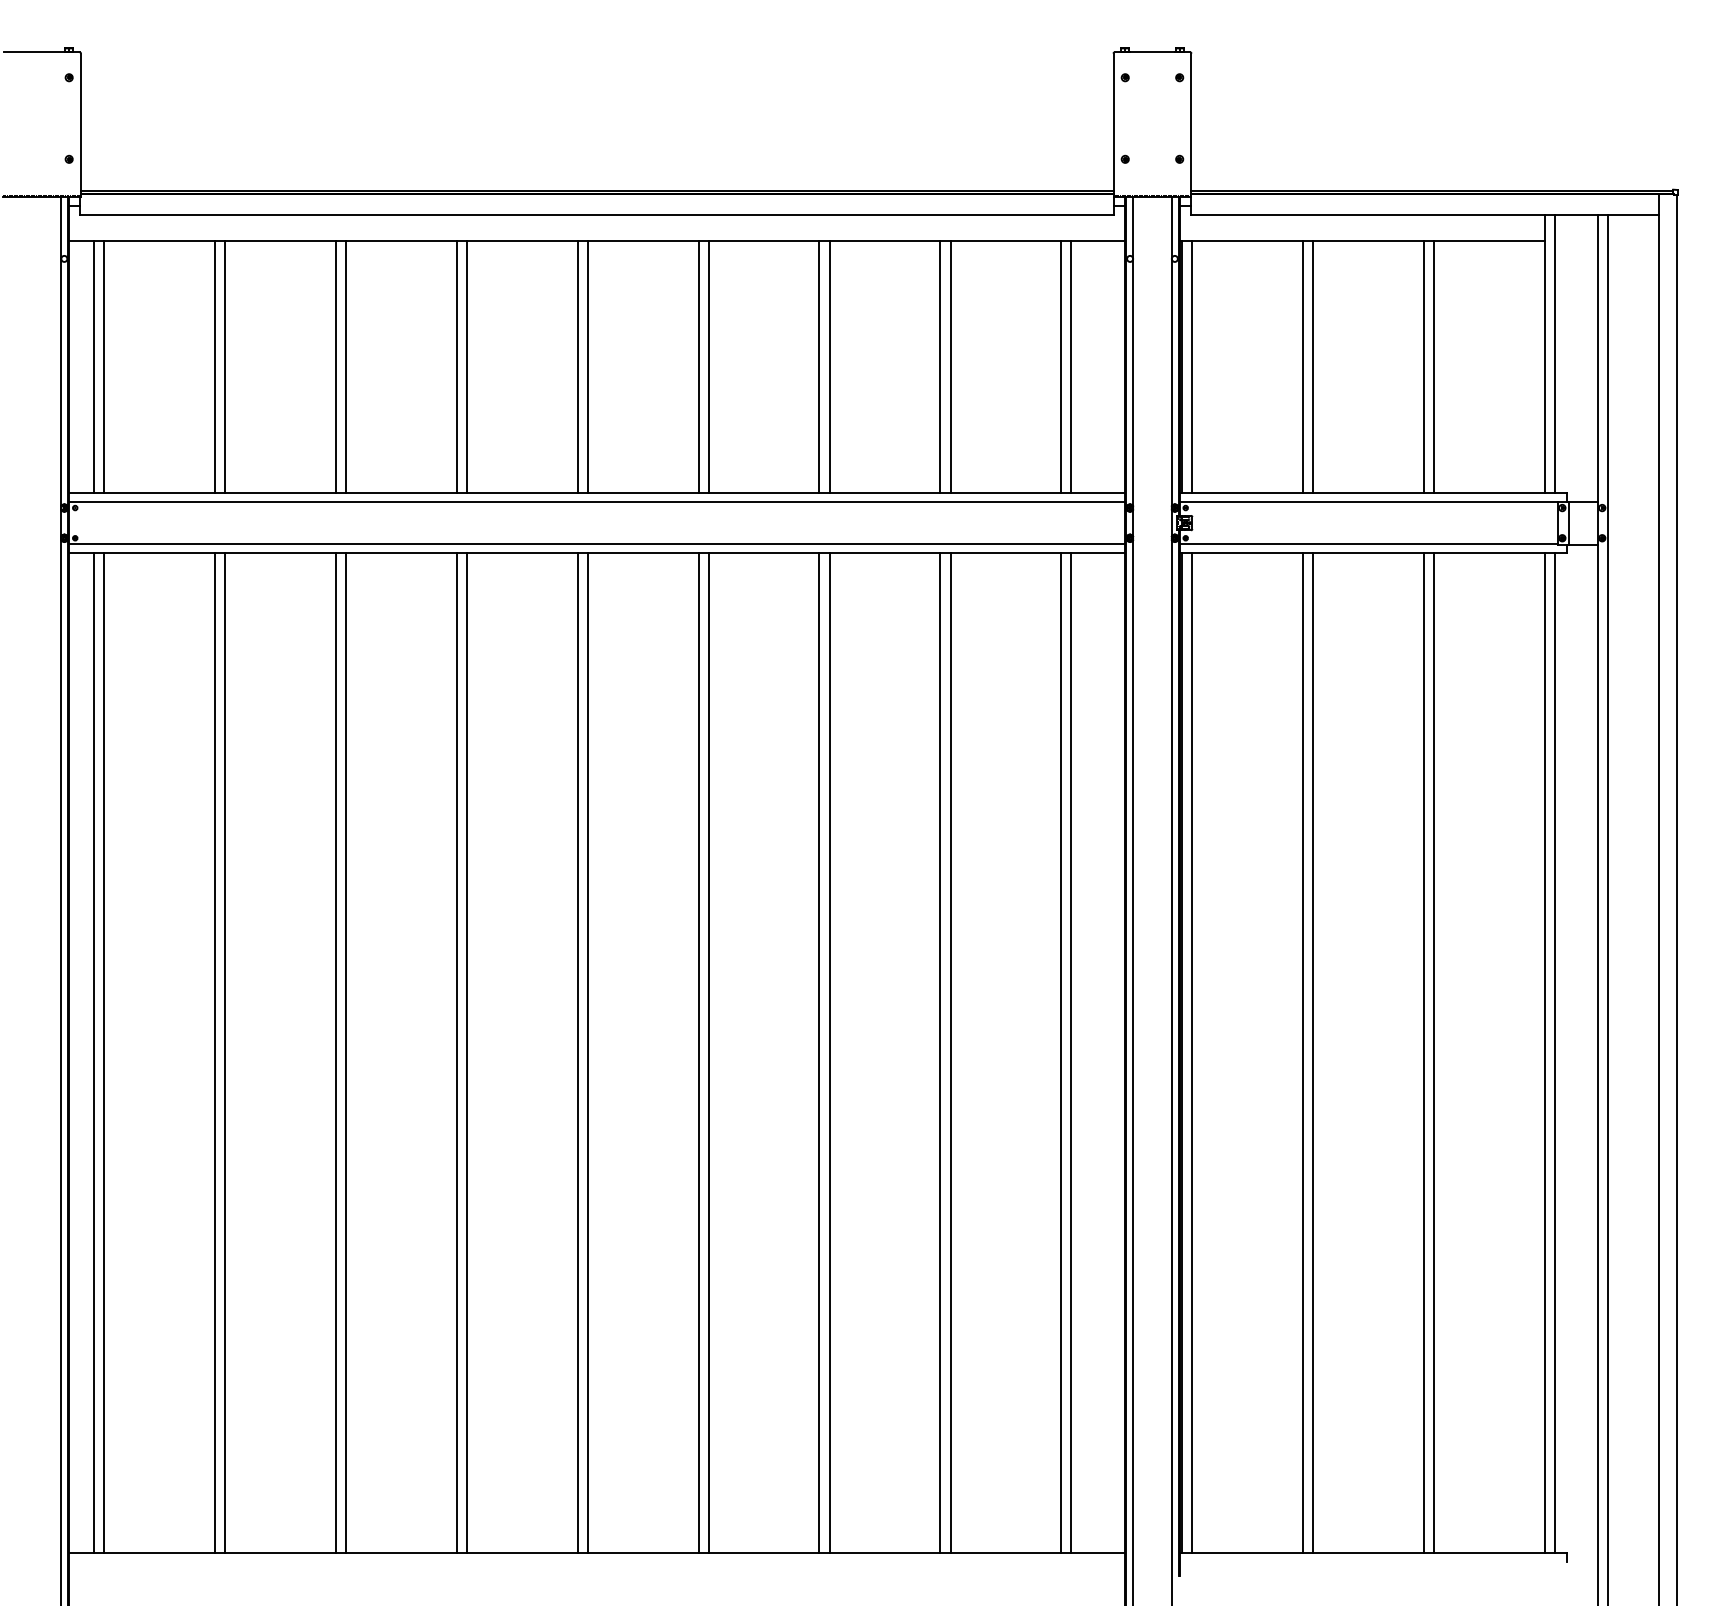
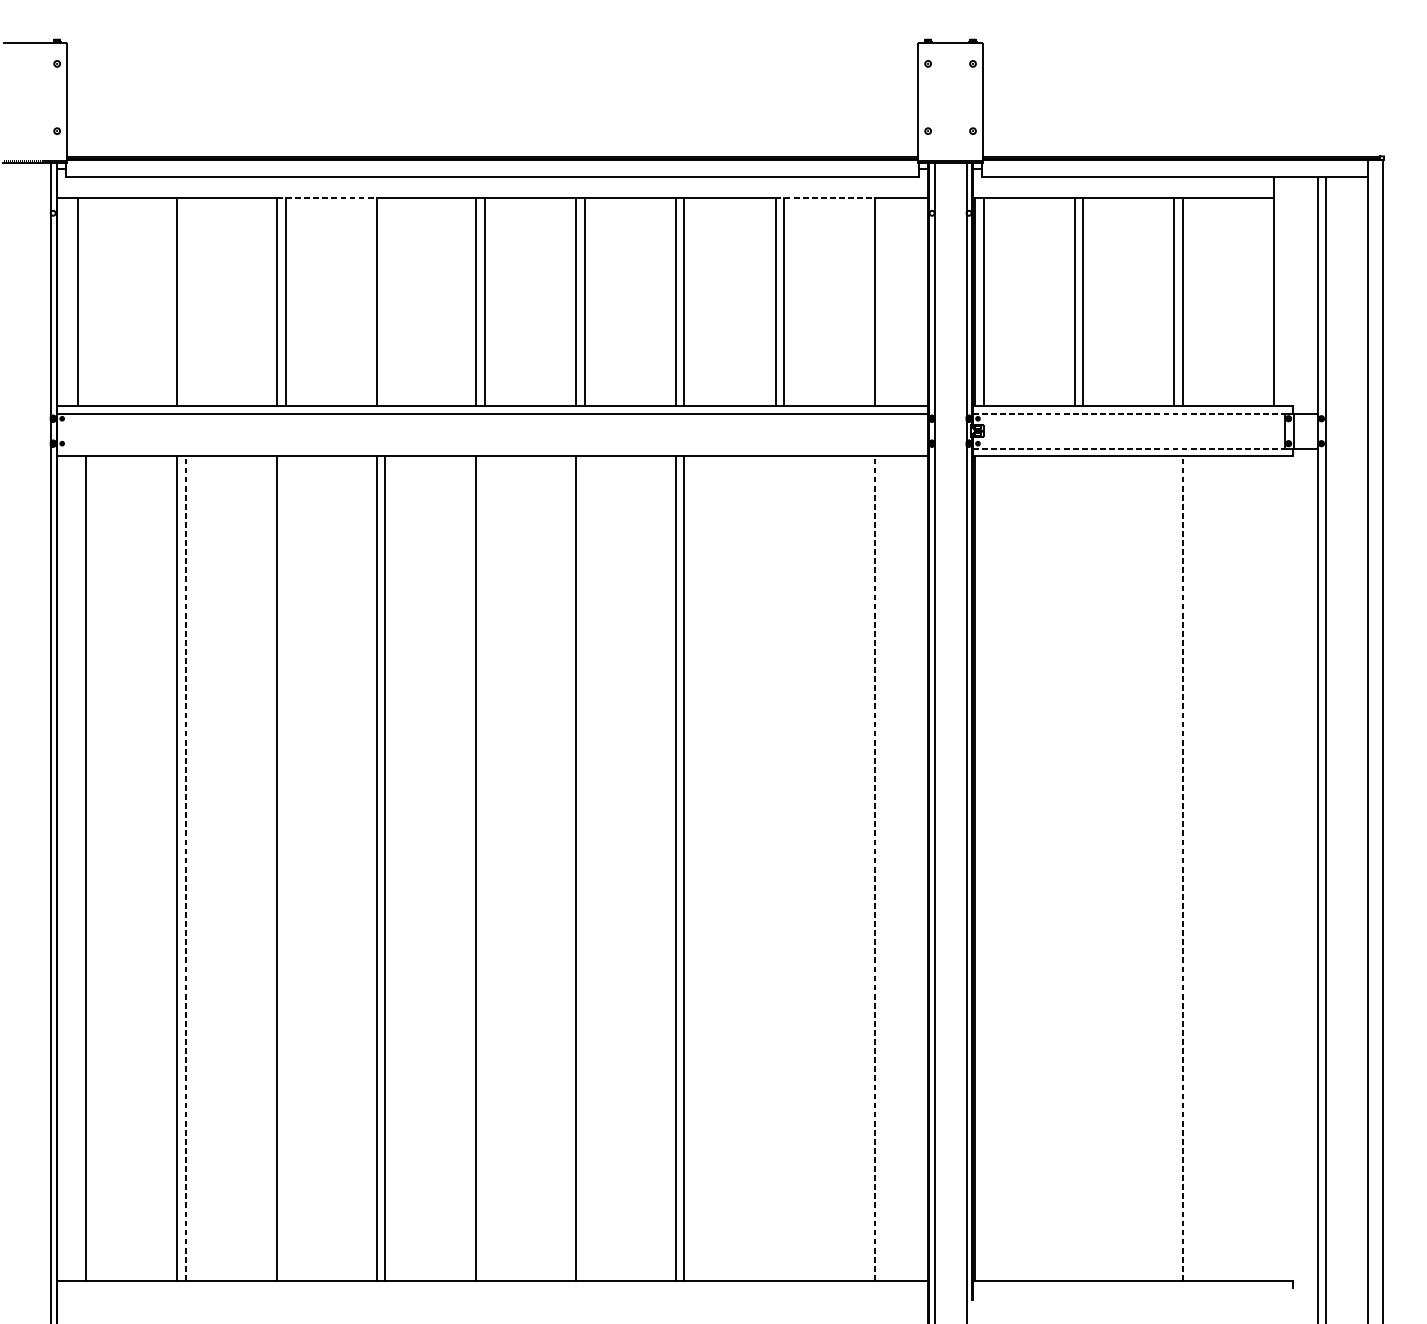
line: (396, 240) -> (327, 198), solid -> dashed
line: (1001, 240) -> (826, 198), solid -> dashed
line: (1555, 353) -> (1282, 291), removed
line: (104, 366) -> (86, 302), removed
line: (225, 366) -> (186, 302), removed
line: (466, 366) -> (384, 302), removed
line: (1071, 366) -> (883, 302), removed
line: (1369, 502) -> (1129, 414), solid -> dashed
line: (597, 544) -> (492, 448), removed
line: (1369, 544) -> (1129, 448), solid -> dashed
line: (93, 1053) -> (77, 868), removed
line: (225, 1053) -> (186, 868), solid -> dashed
line: (346, 1053) -> (285, 868), removed
line: (587, 1053) -> (484, 868), removed
line: (708, 1053) -> (584, 868), removed
line: (940, 1053) -> (775, 868), removed
line: (950, 1053) -> (784, 868), removed
line: (1061, 1053) -> (875, 868), solid -> dashed
line: (1071, 1053) -> (883, 868), removed
line: (1192, 1053) -> (983, 868), removed
line: (1303, 1053) -> (1075, 868), removed
line: (1313, 1053) -> (1083, 868), removed
line: (1423, 1053) -> (1174, 868), removed
line: (1434, 1053) -> (1183, 868), solid -> dashed
line: (1544, 1053) -> (1273, 868), removed
line: (1555, 1053) -> (1282, 868), removed

